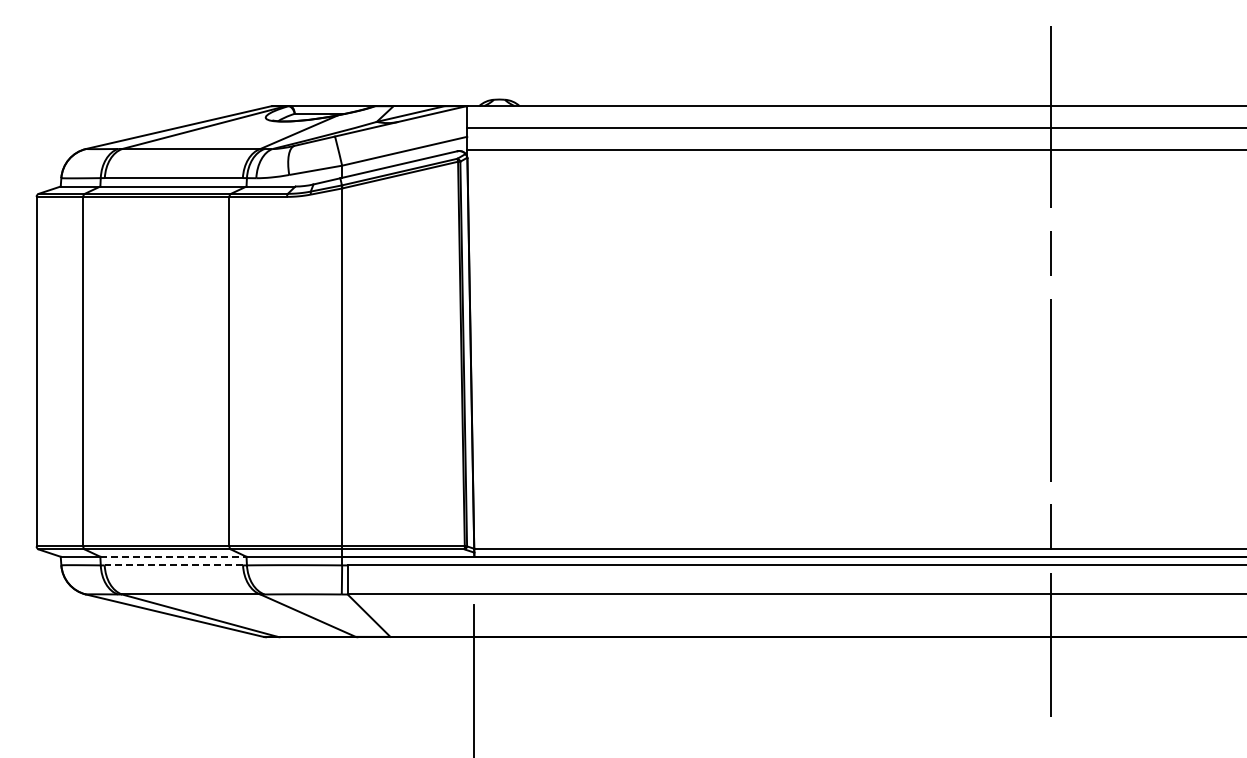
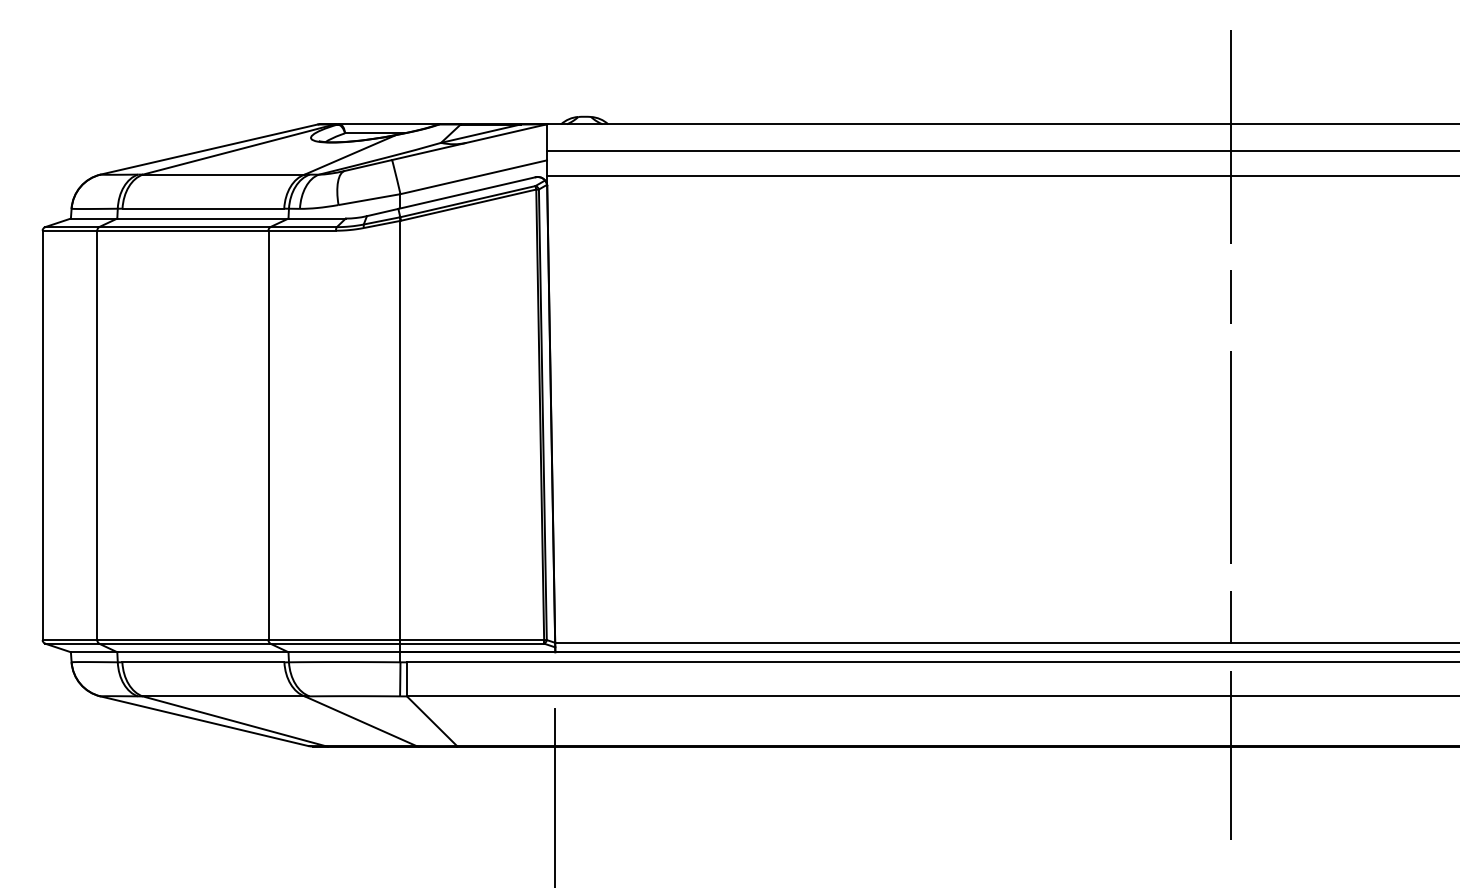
line: (173, 556) -> (202, 651), dashed -> solid
line: (173, 565) -> (202, 662), dashed -> solid

